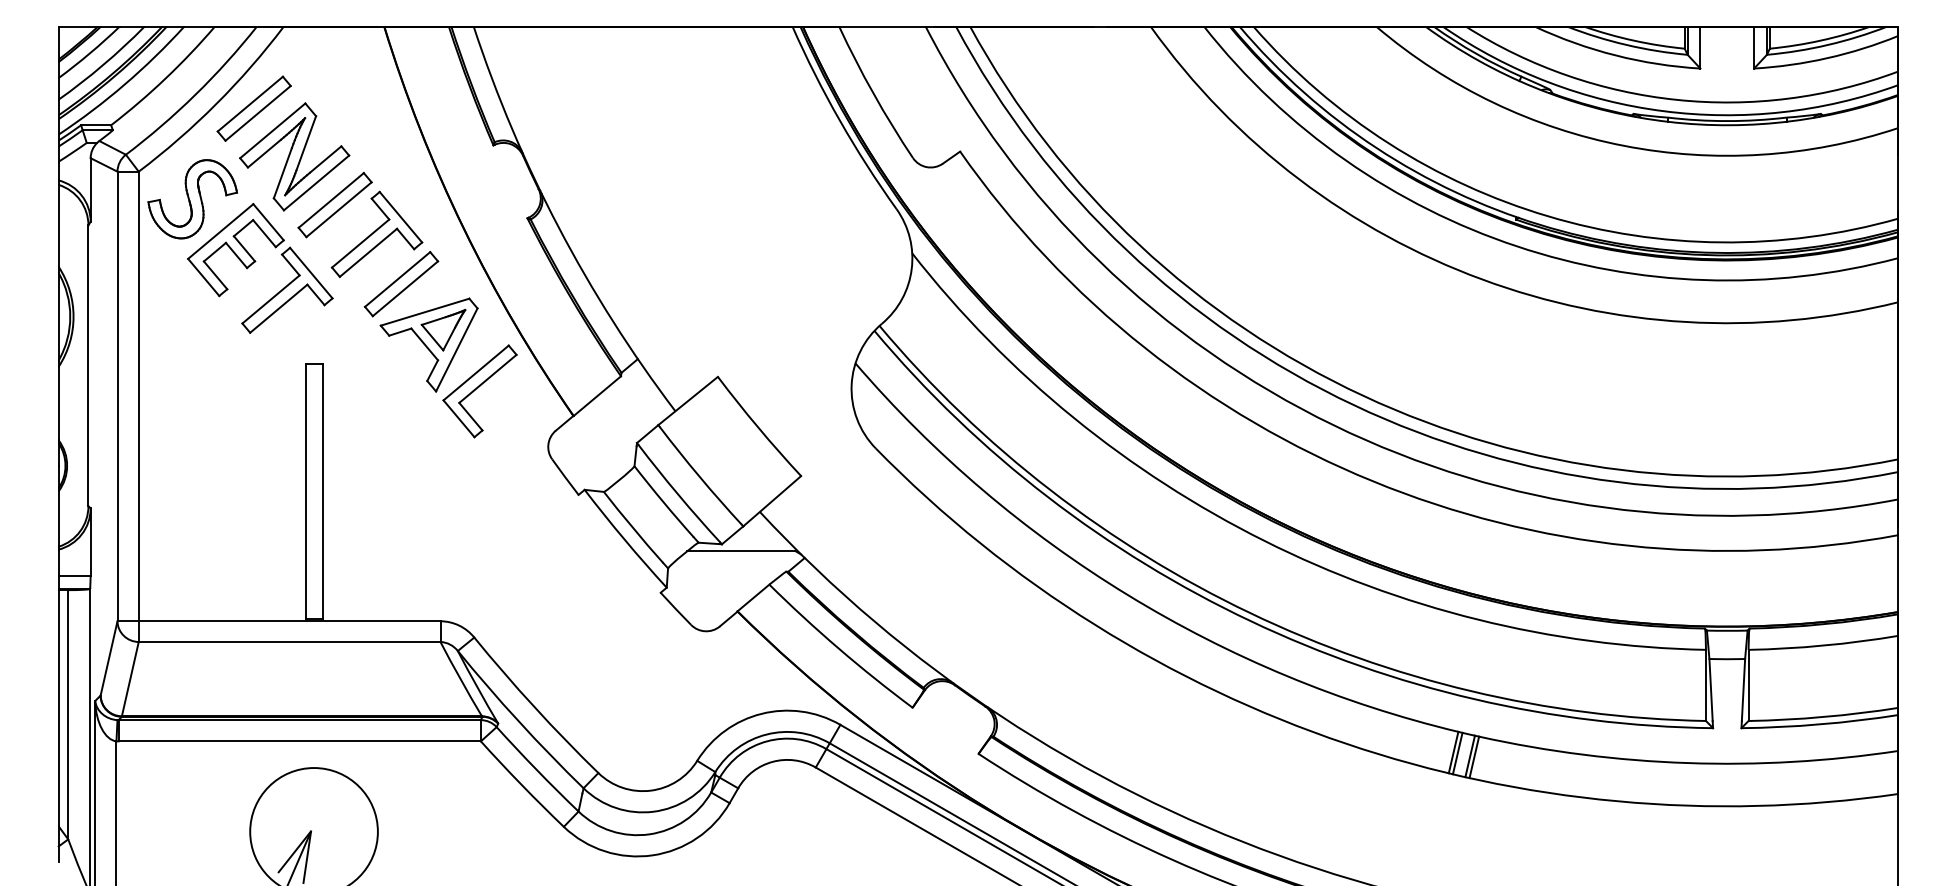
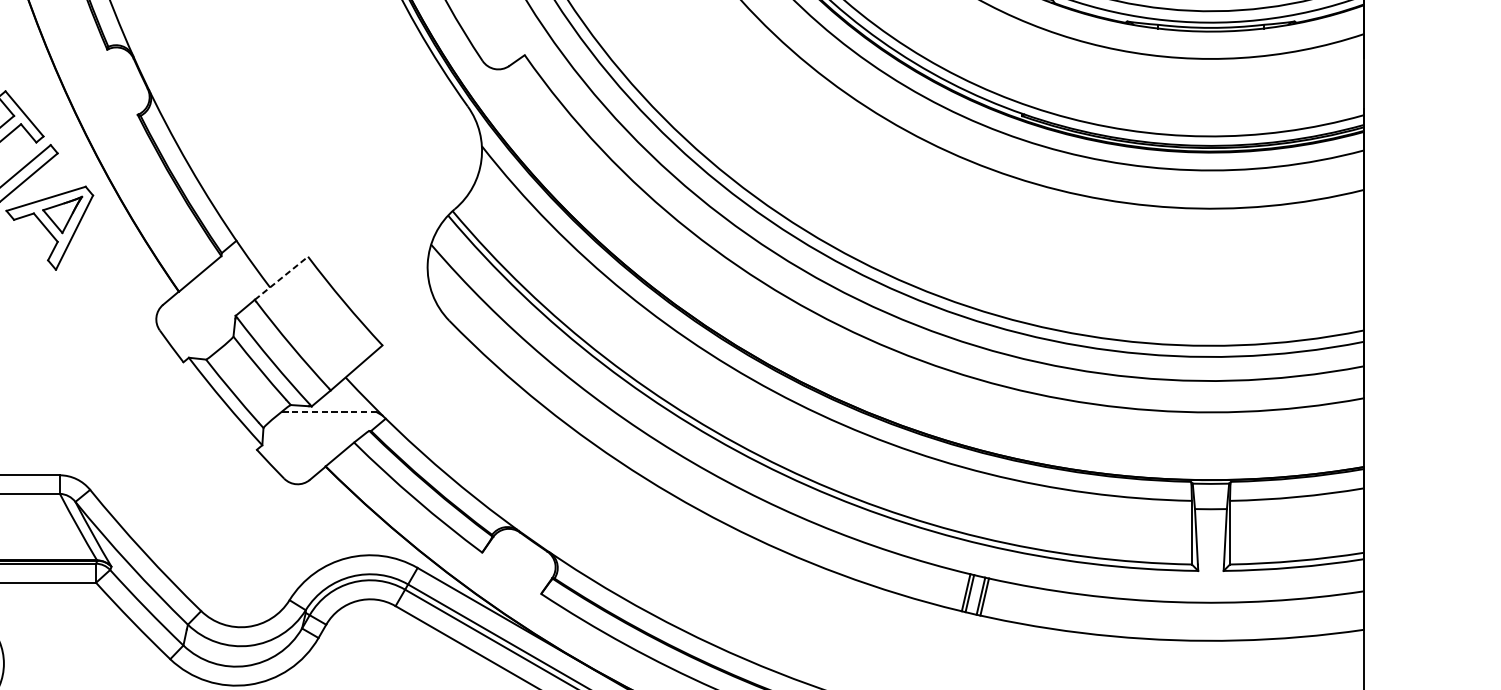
part: (479, 391) -> (94, 269), removed
line: (688, 400) -> (281, 277), solid -> dashed
line: (741, 550) -> (329, 412), solid -> dashed

